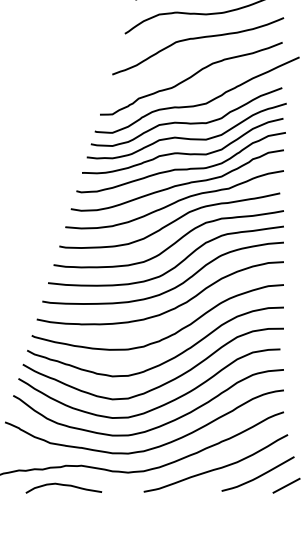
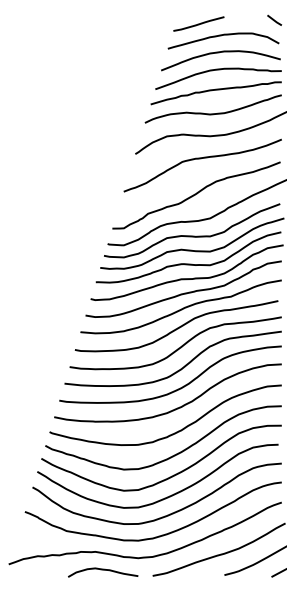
curve: (64, 485) -> (103, 570), moved

